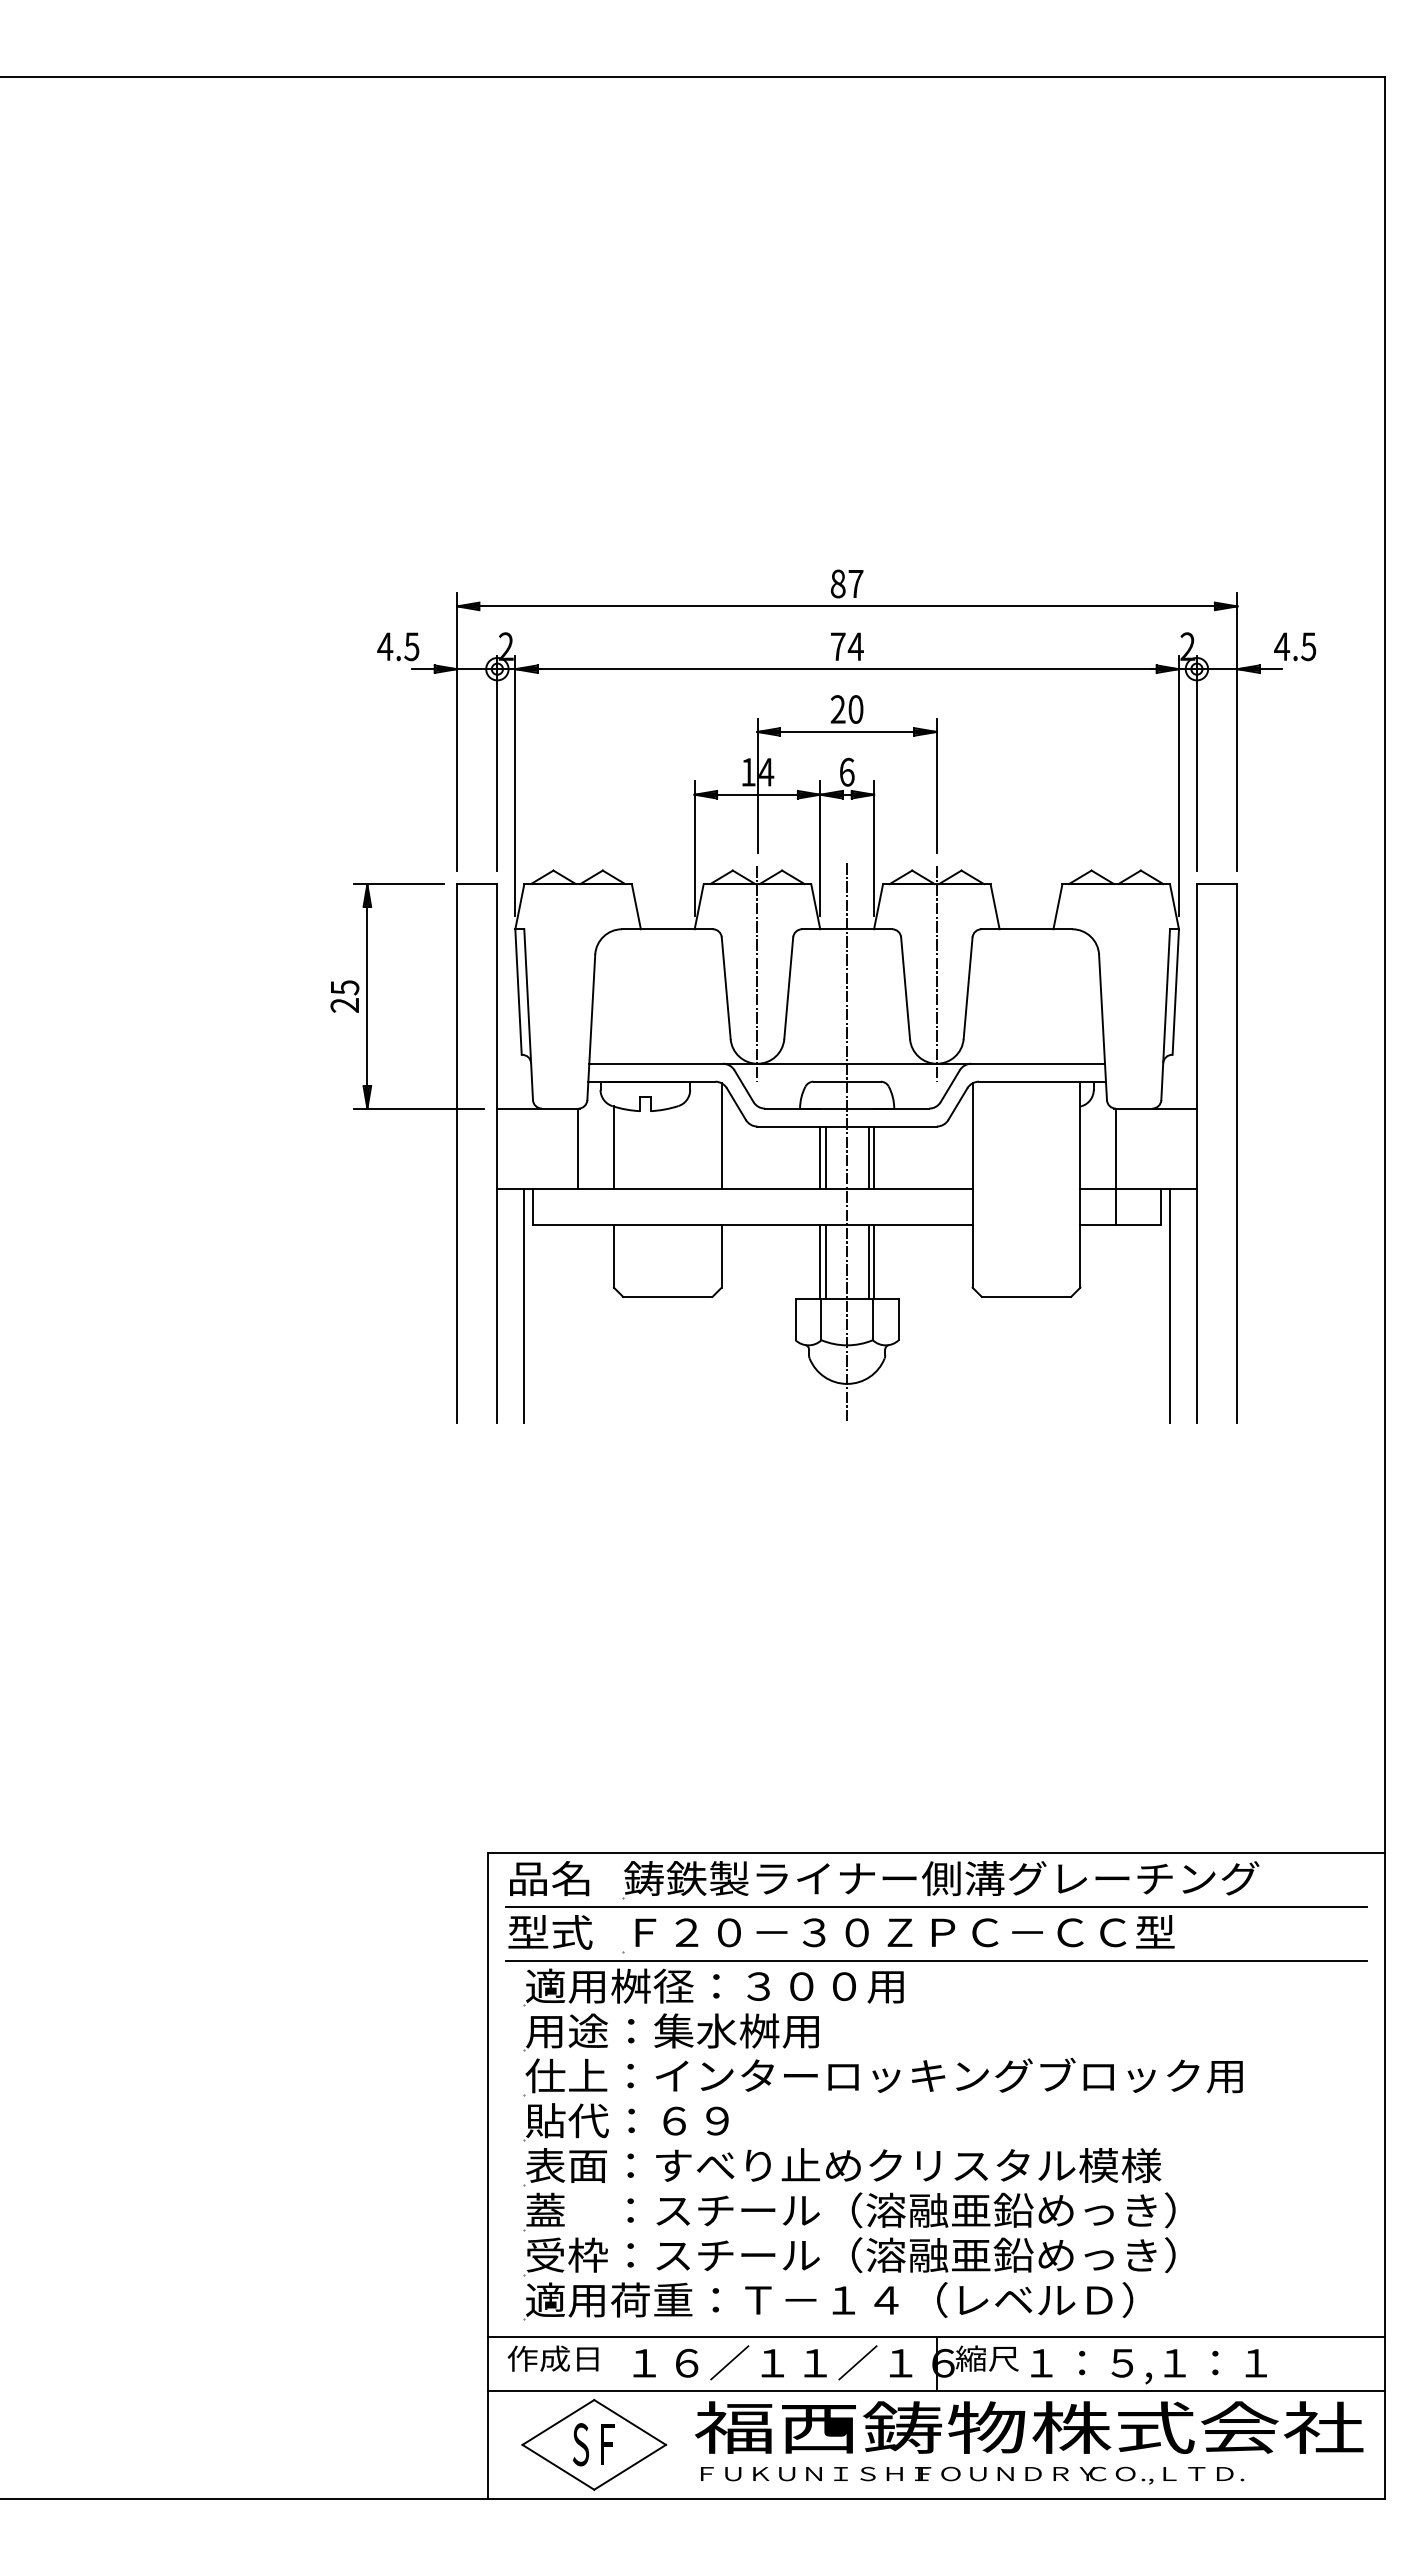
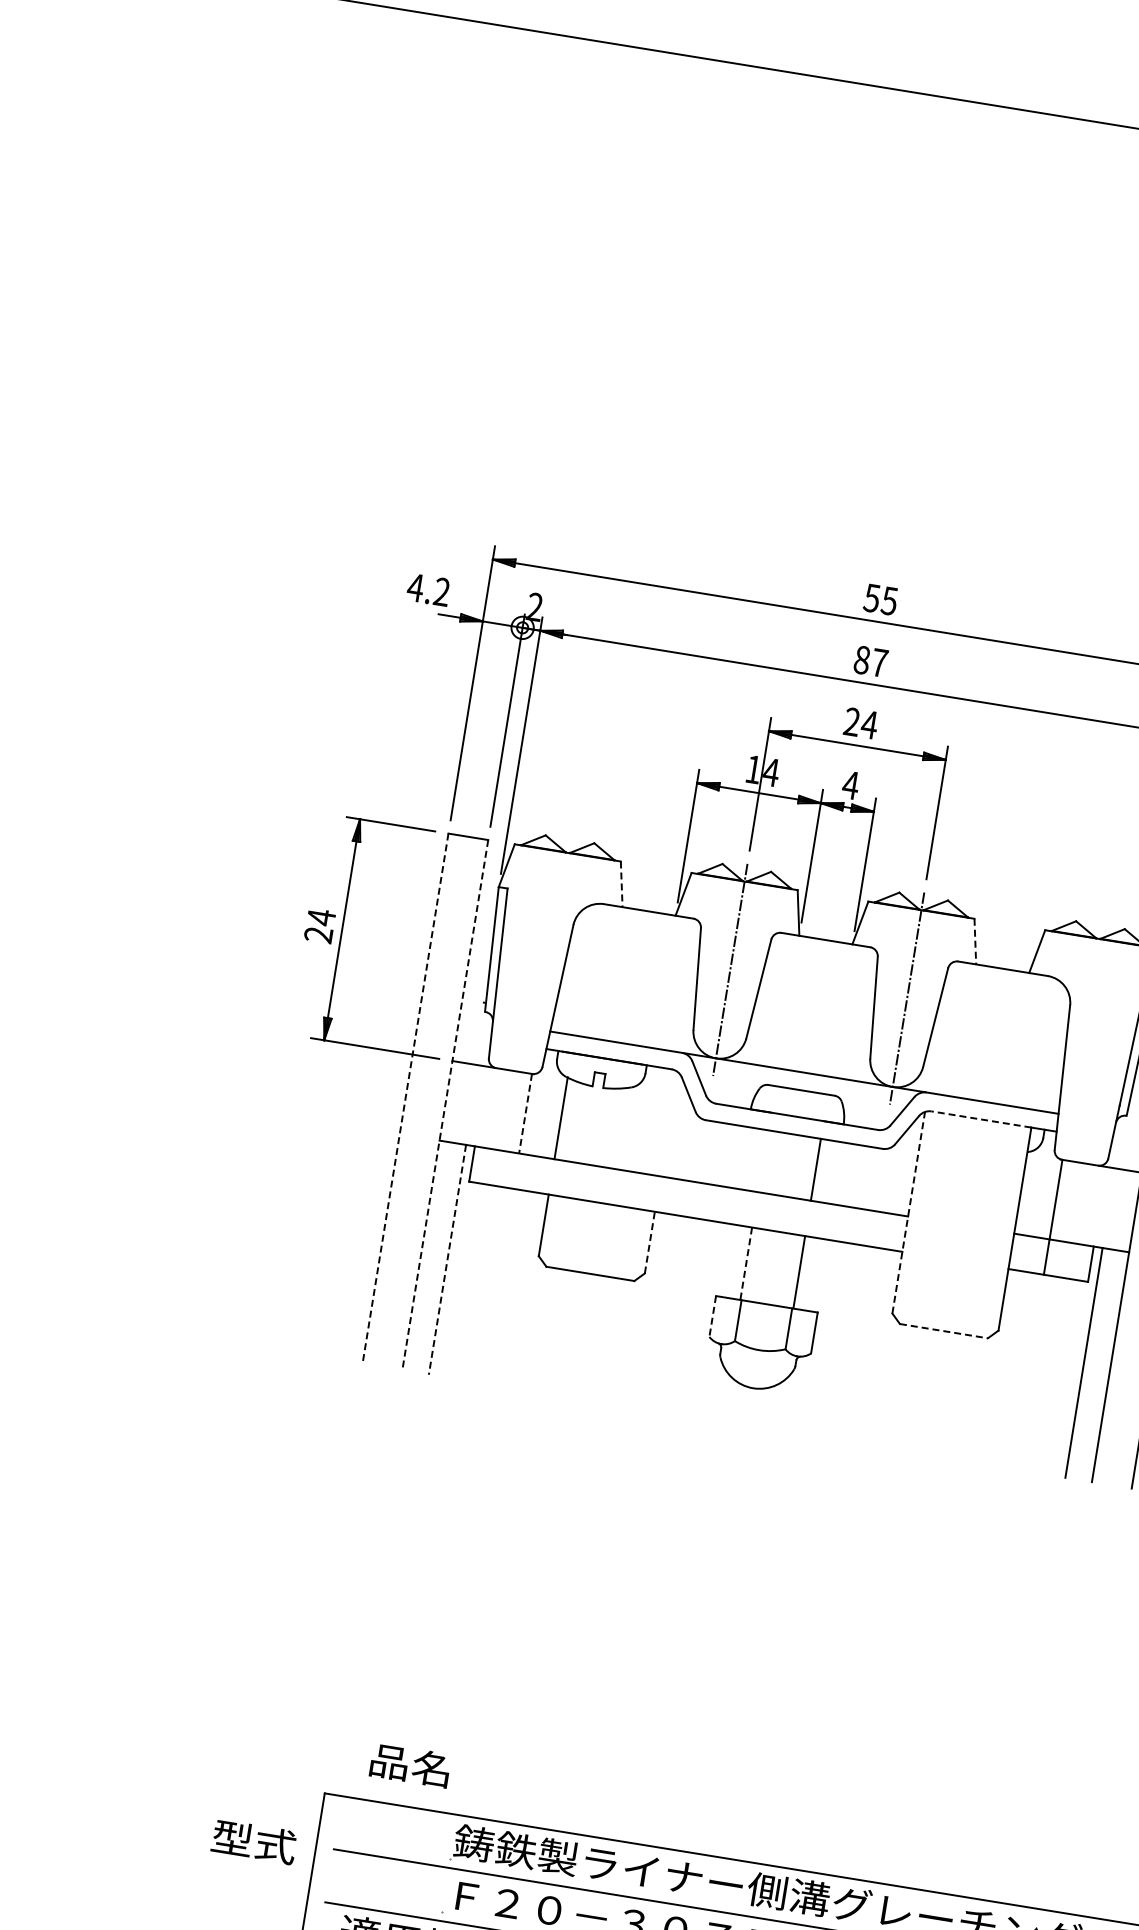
text: (846, 583) -> (880, 599), 87 -> 55
text: (411, 646) -> (441, 591), 4.5 -> 4.2
text: (846, 646) -> (870, 661), 74 -> 87
text: (855, 709) -> (869, 724), 20 -> 24
text: (846, 771) -> (850, 784), 6 -> 4
line: (636, 906) -> (621, 884), solid -> dashed
line: (995, 906) -> (975, 941), solid -> dashed
text: (345, 987) -> (322, 917), 25 -> 24
line: (1029, 1081) -> (981, 1119), solid -> dashed
line: (721, 1136) -> (668, 1124), removed
line: (847, 1142) -> (792, 1150), removed
line: (578, 1149) -> (525, 1114), solid -> dashed
line: (457, 1153) -> (405, 1098), solid -> dashed
line: (497, 1153) -> (445, 1105), solid -> dashed
line: (820, 1157) -> (763, 1160), removed
line: (825, 1157) -> (768, 1161), removed
line: (868, 1157) -> (810, 1168), removed
line: (972, 1185) -> (908, 1212), solid -> dashed
line: (721, 1256) -> (649, 1242), solid -> dashed
line: (820, 1261) -> (746, 1263), solid -> dashed
line: (825, 1261) -> (751, 1264), removed
line: (868, 1261) -> (793, 1270), removed
line: (1026, 1296) -> (944, 1330), solid -> dashed
line: (524, 1305) -> (447, 1259), solid -> dashed
line: (795, 1319) -> (712, 1316), solid -> dashed
text: (549, 1878) -> (410, 1765), moved
text: (550, 1932) -> (254, 1842), moved

